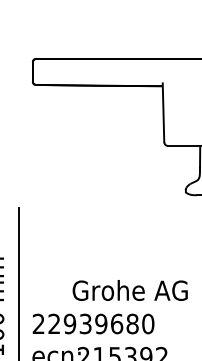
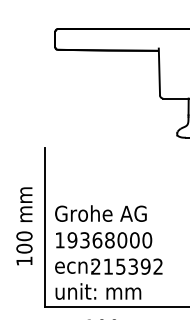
text: (129, 290) -> (100, 213), moved
text: (85, 324) -> (97, 240), 22939680 -> 19368000

